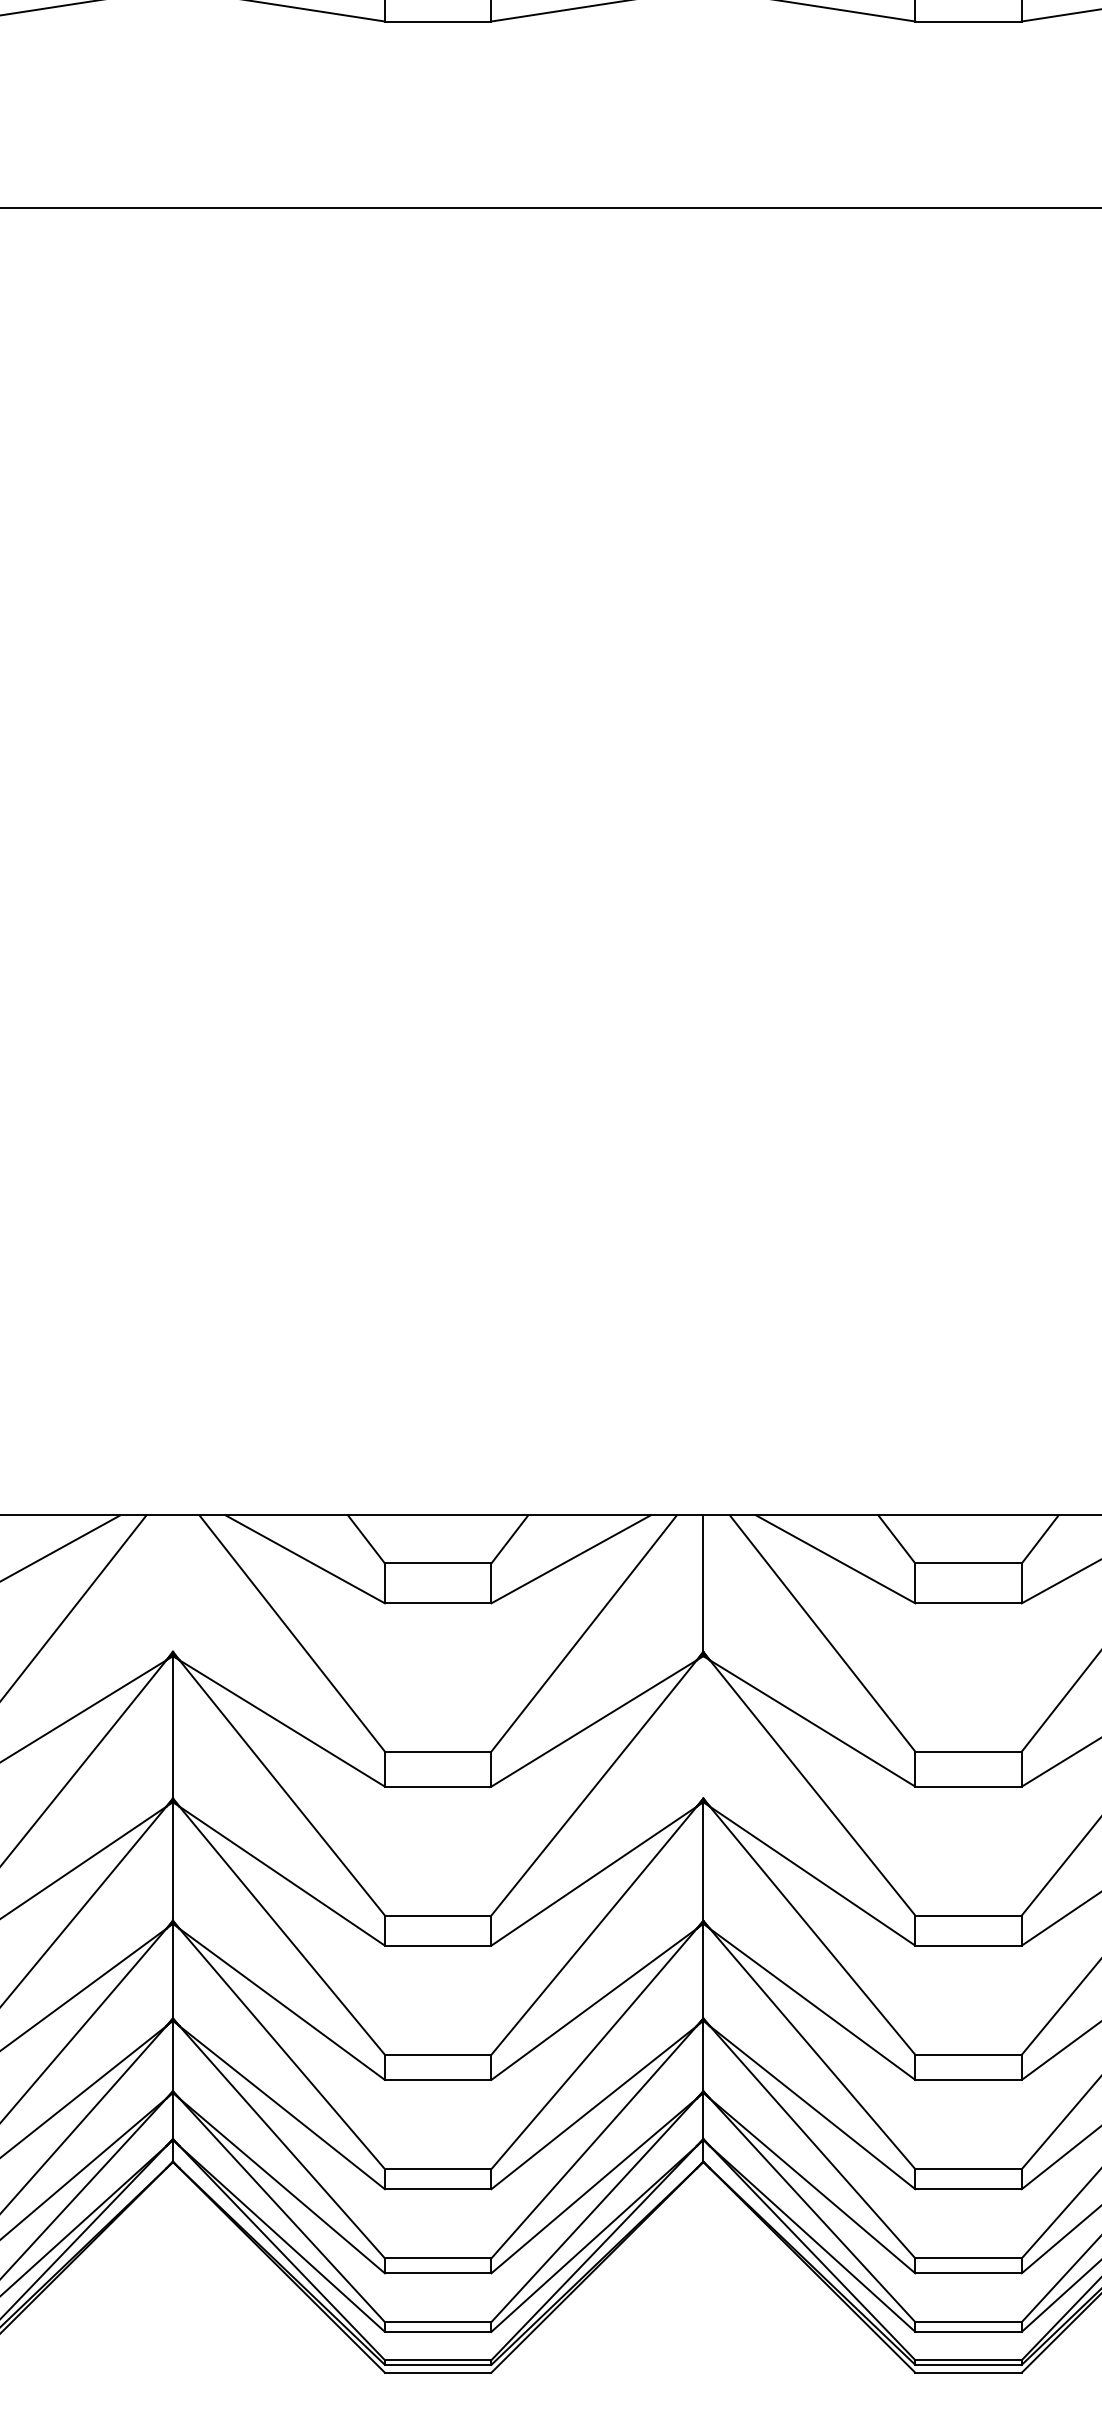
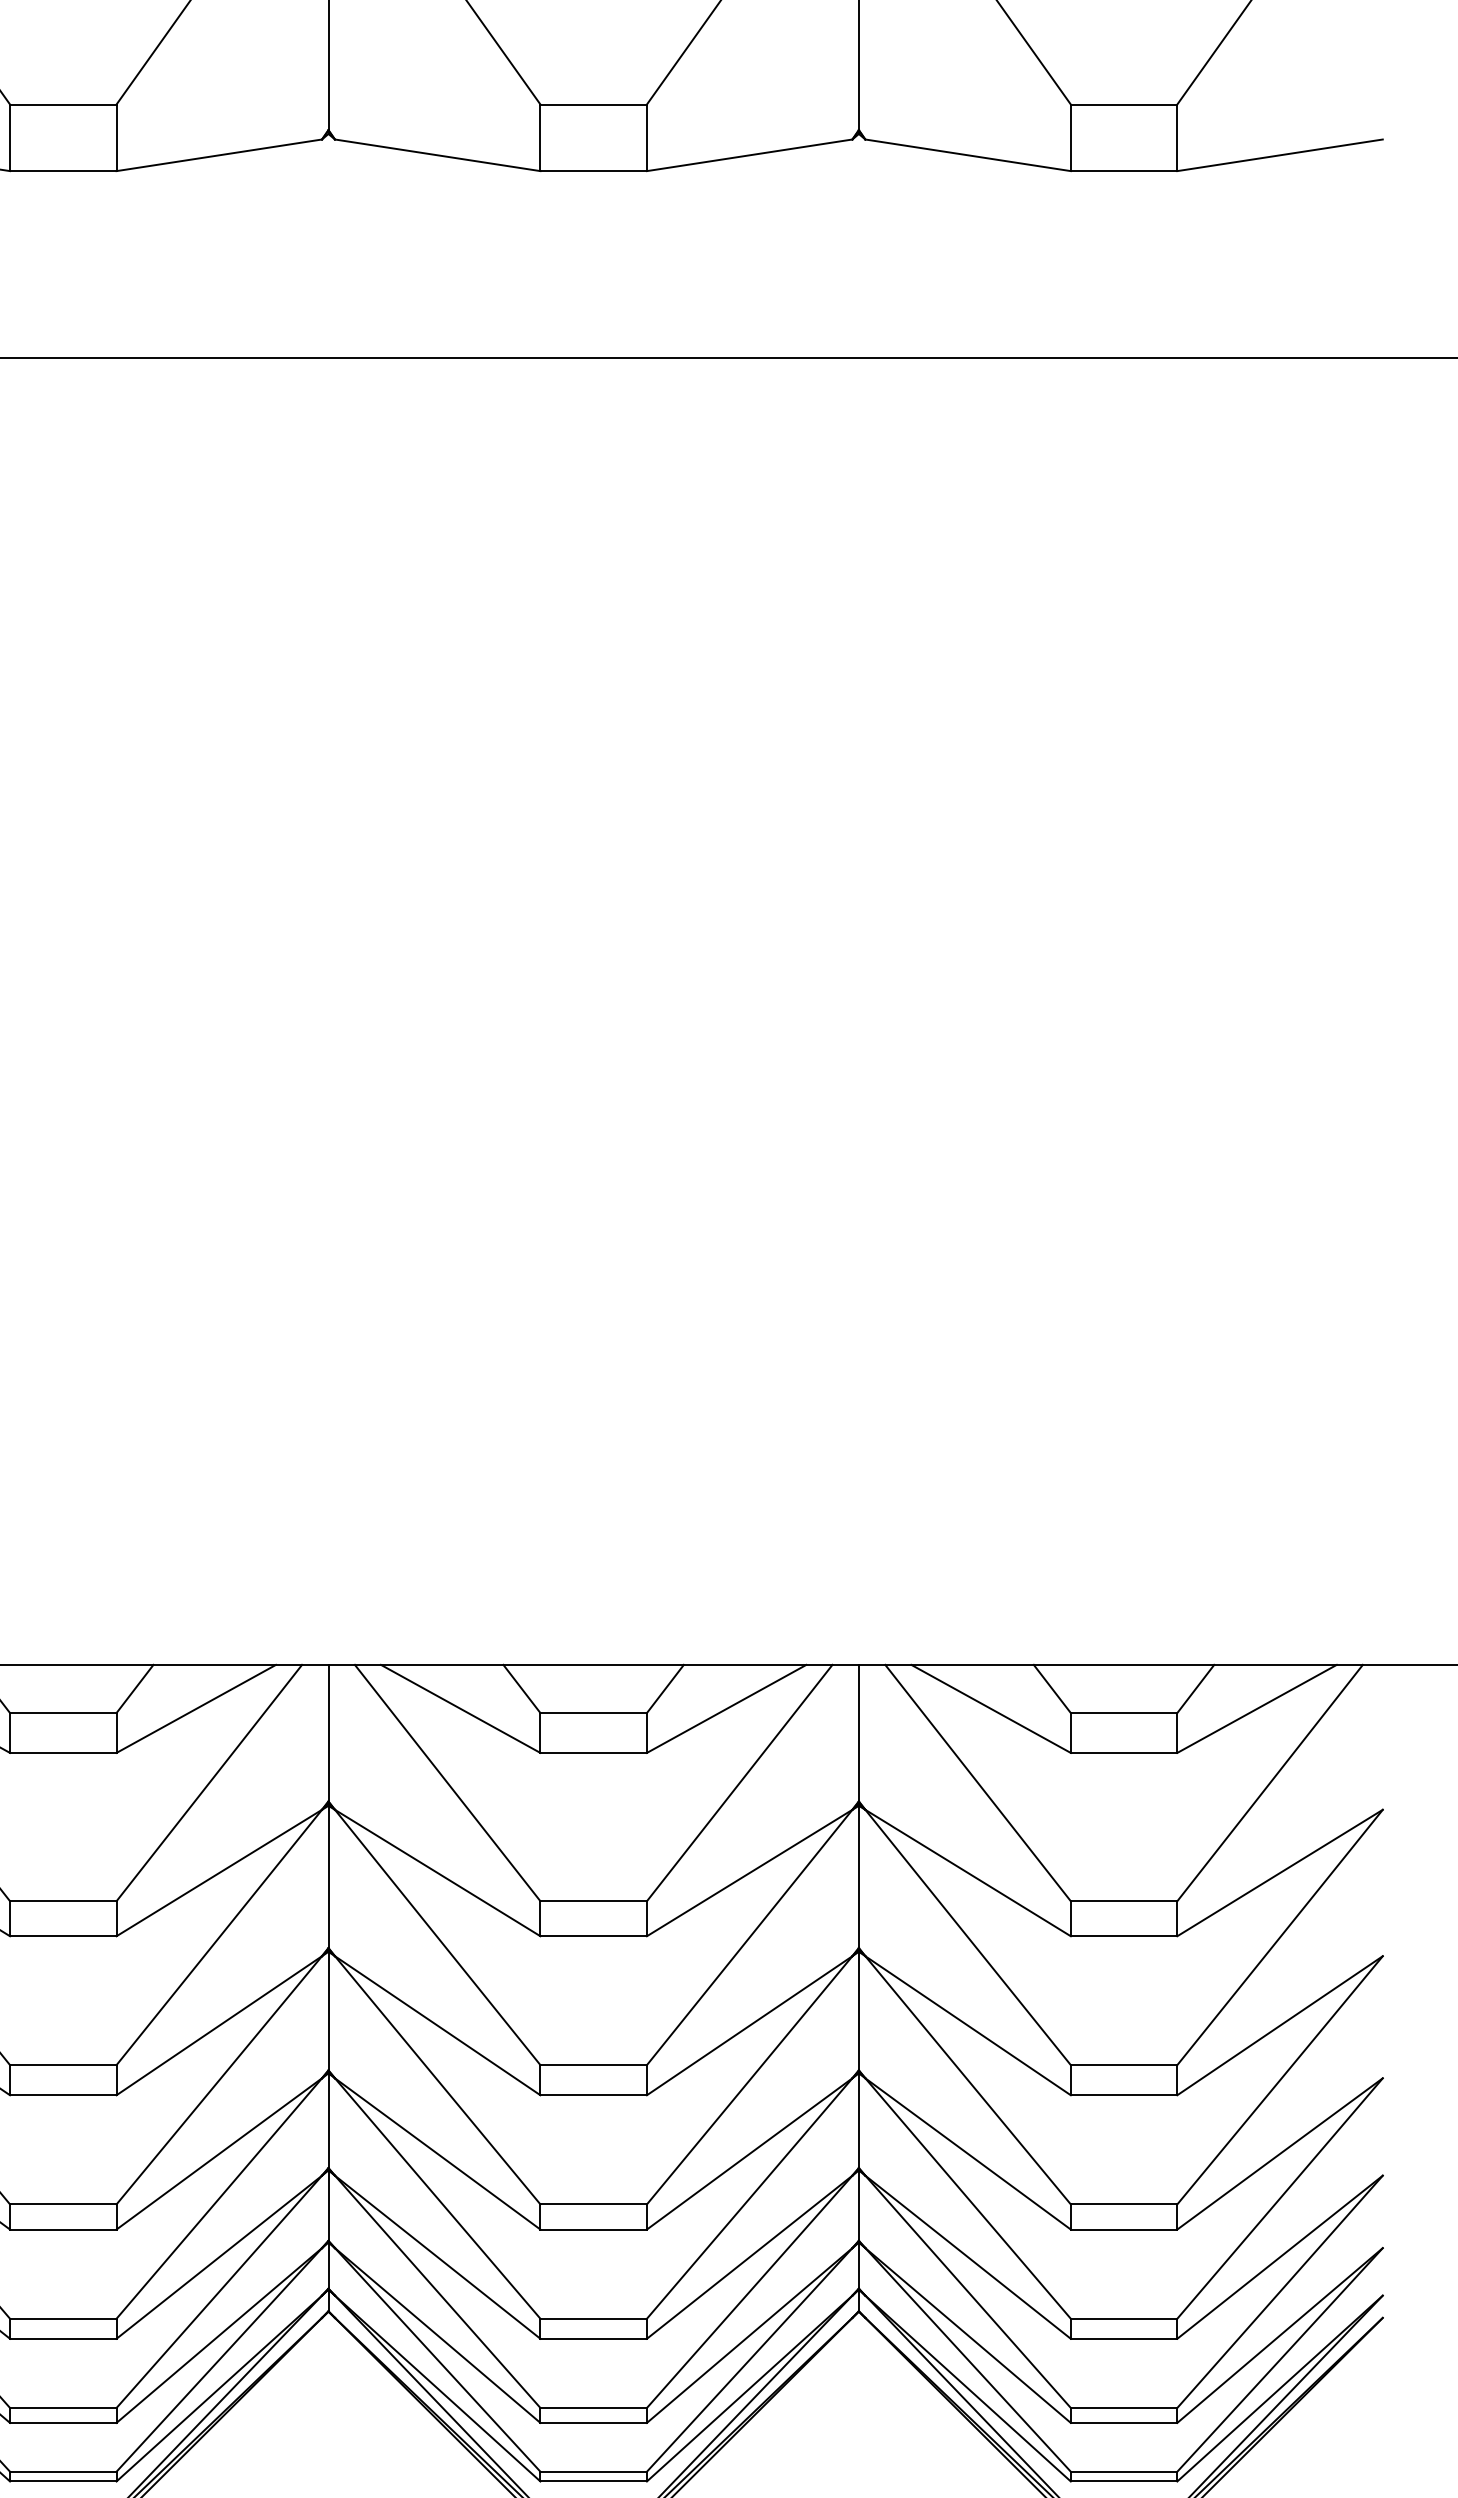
line: (172, 1582) -> (328, 1732), added
line: (702, 1726) -> (858, 1876), added

